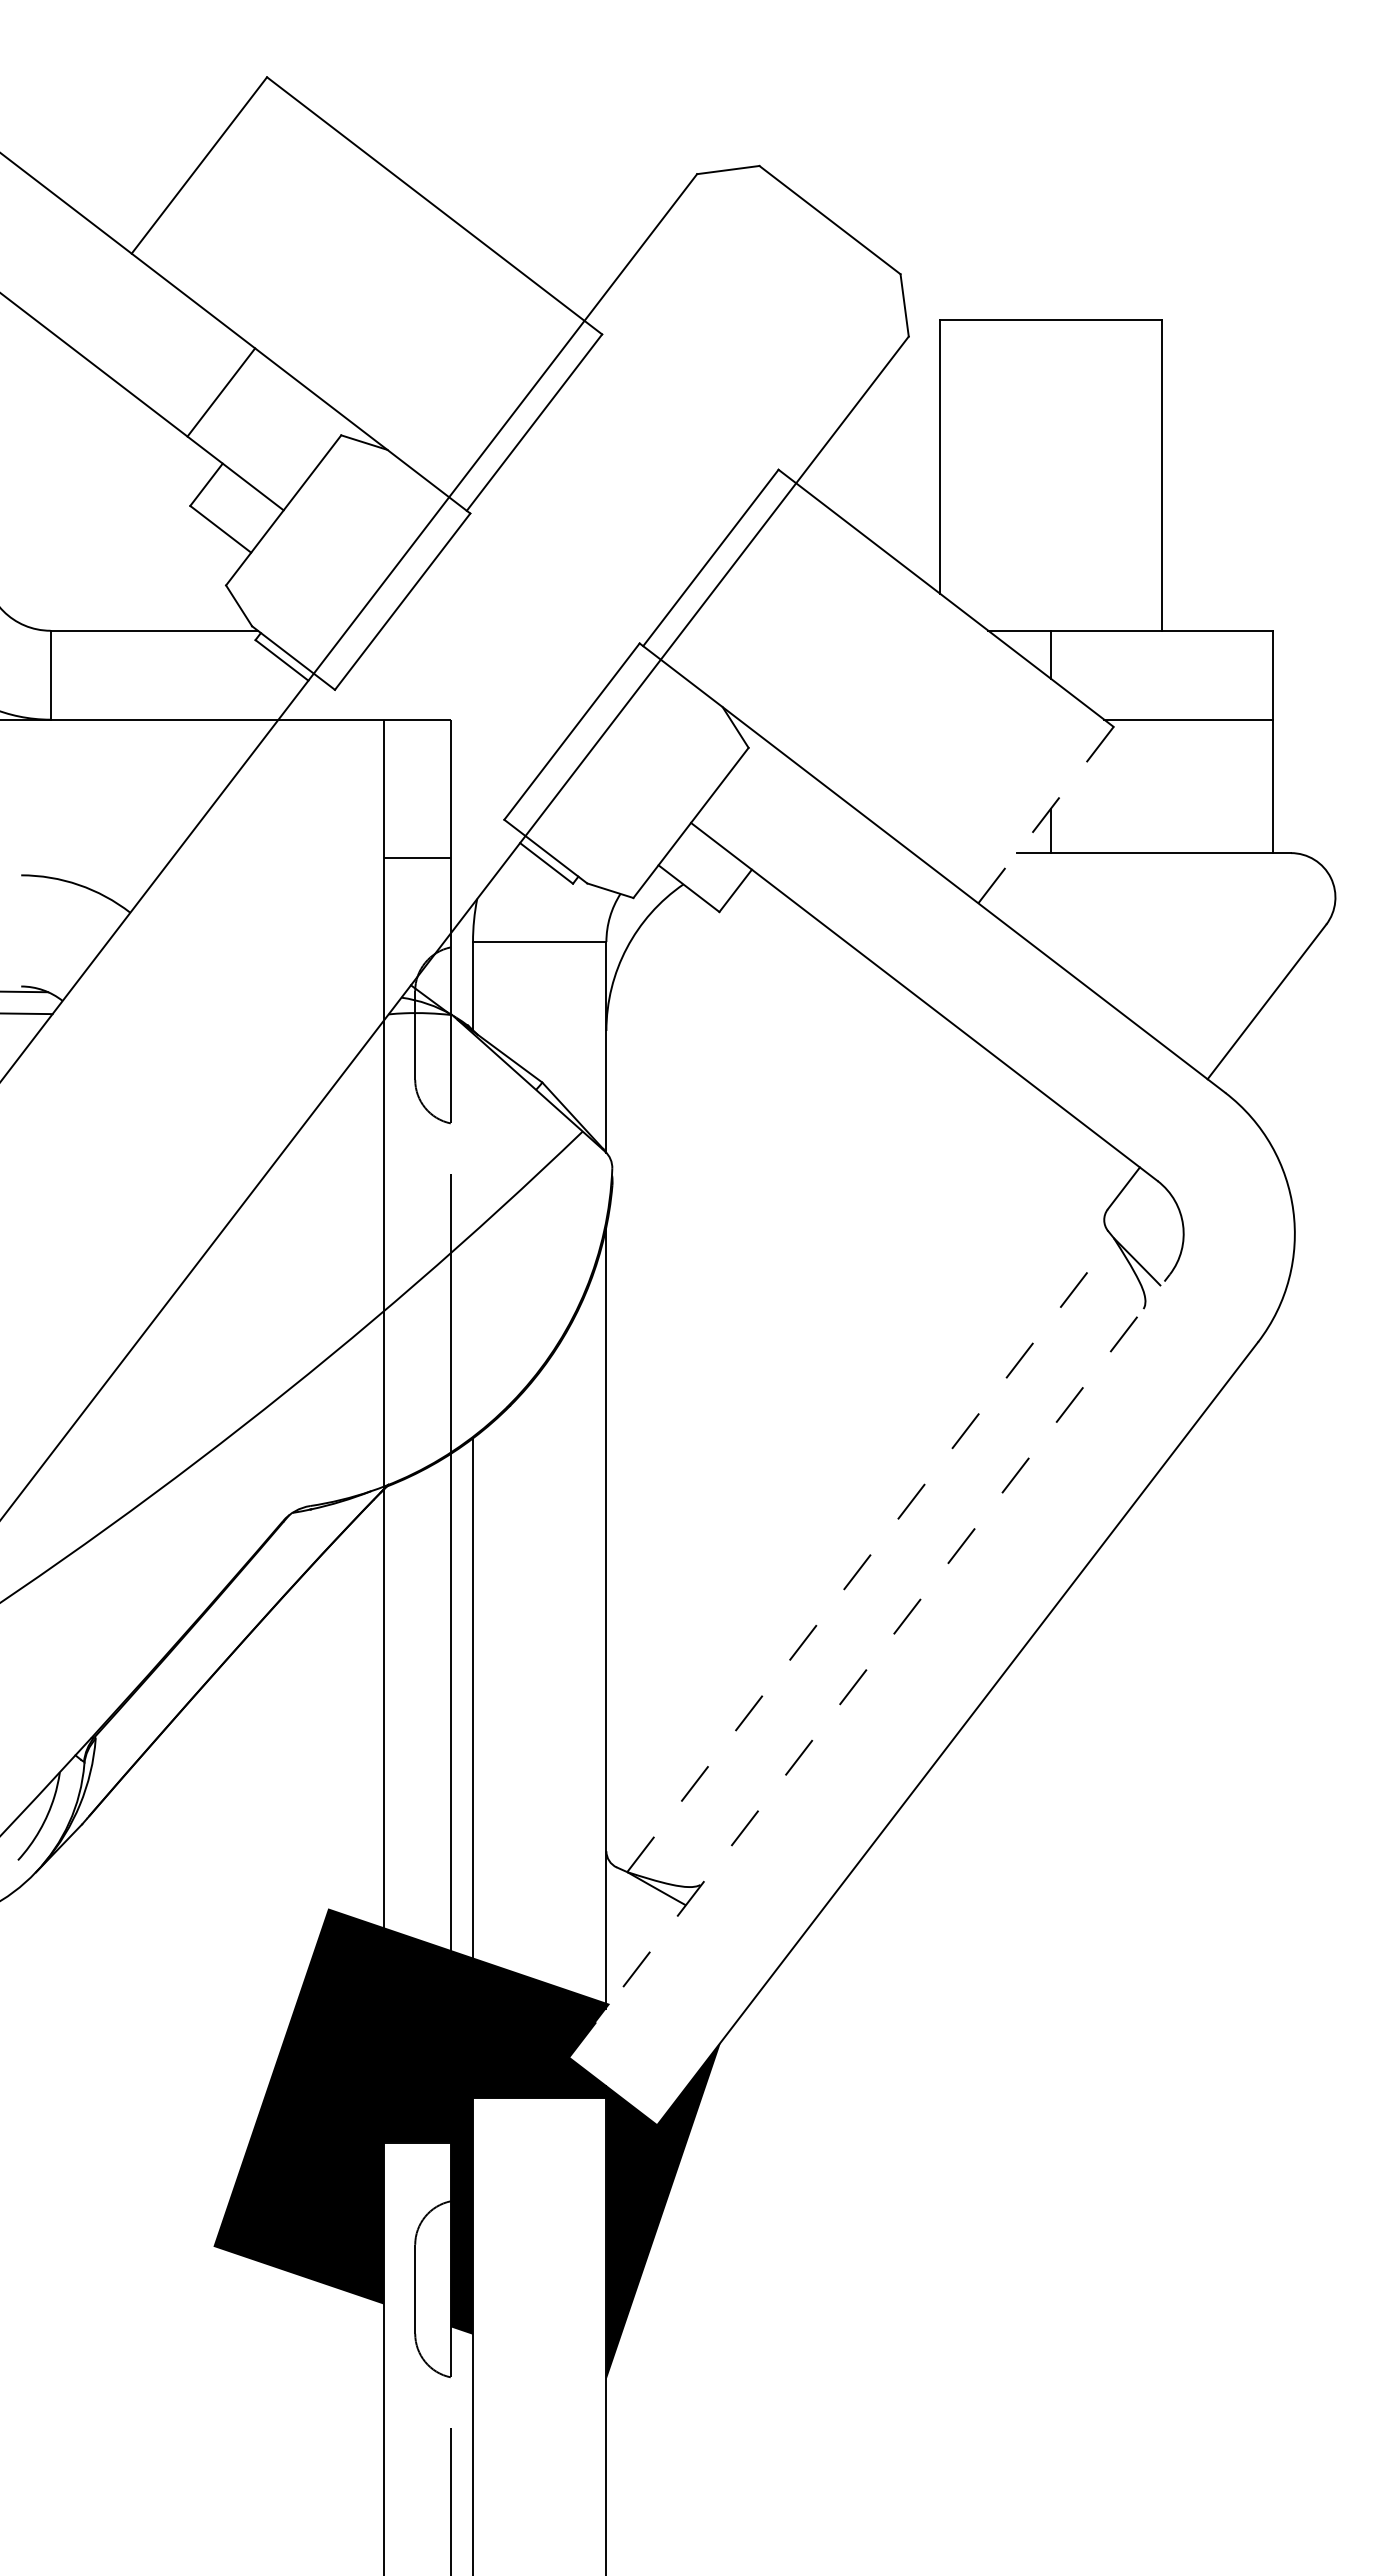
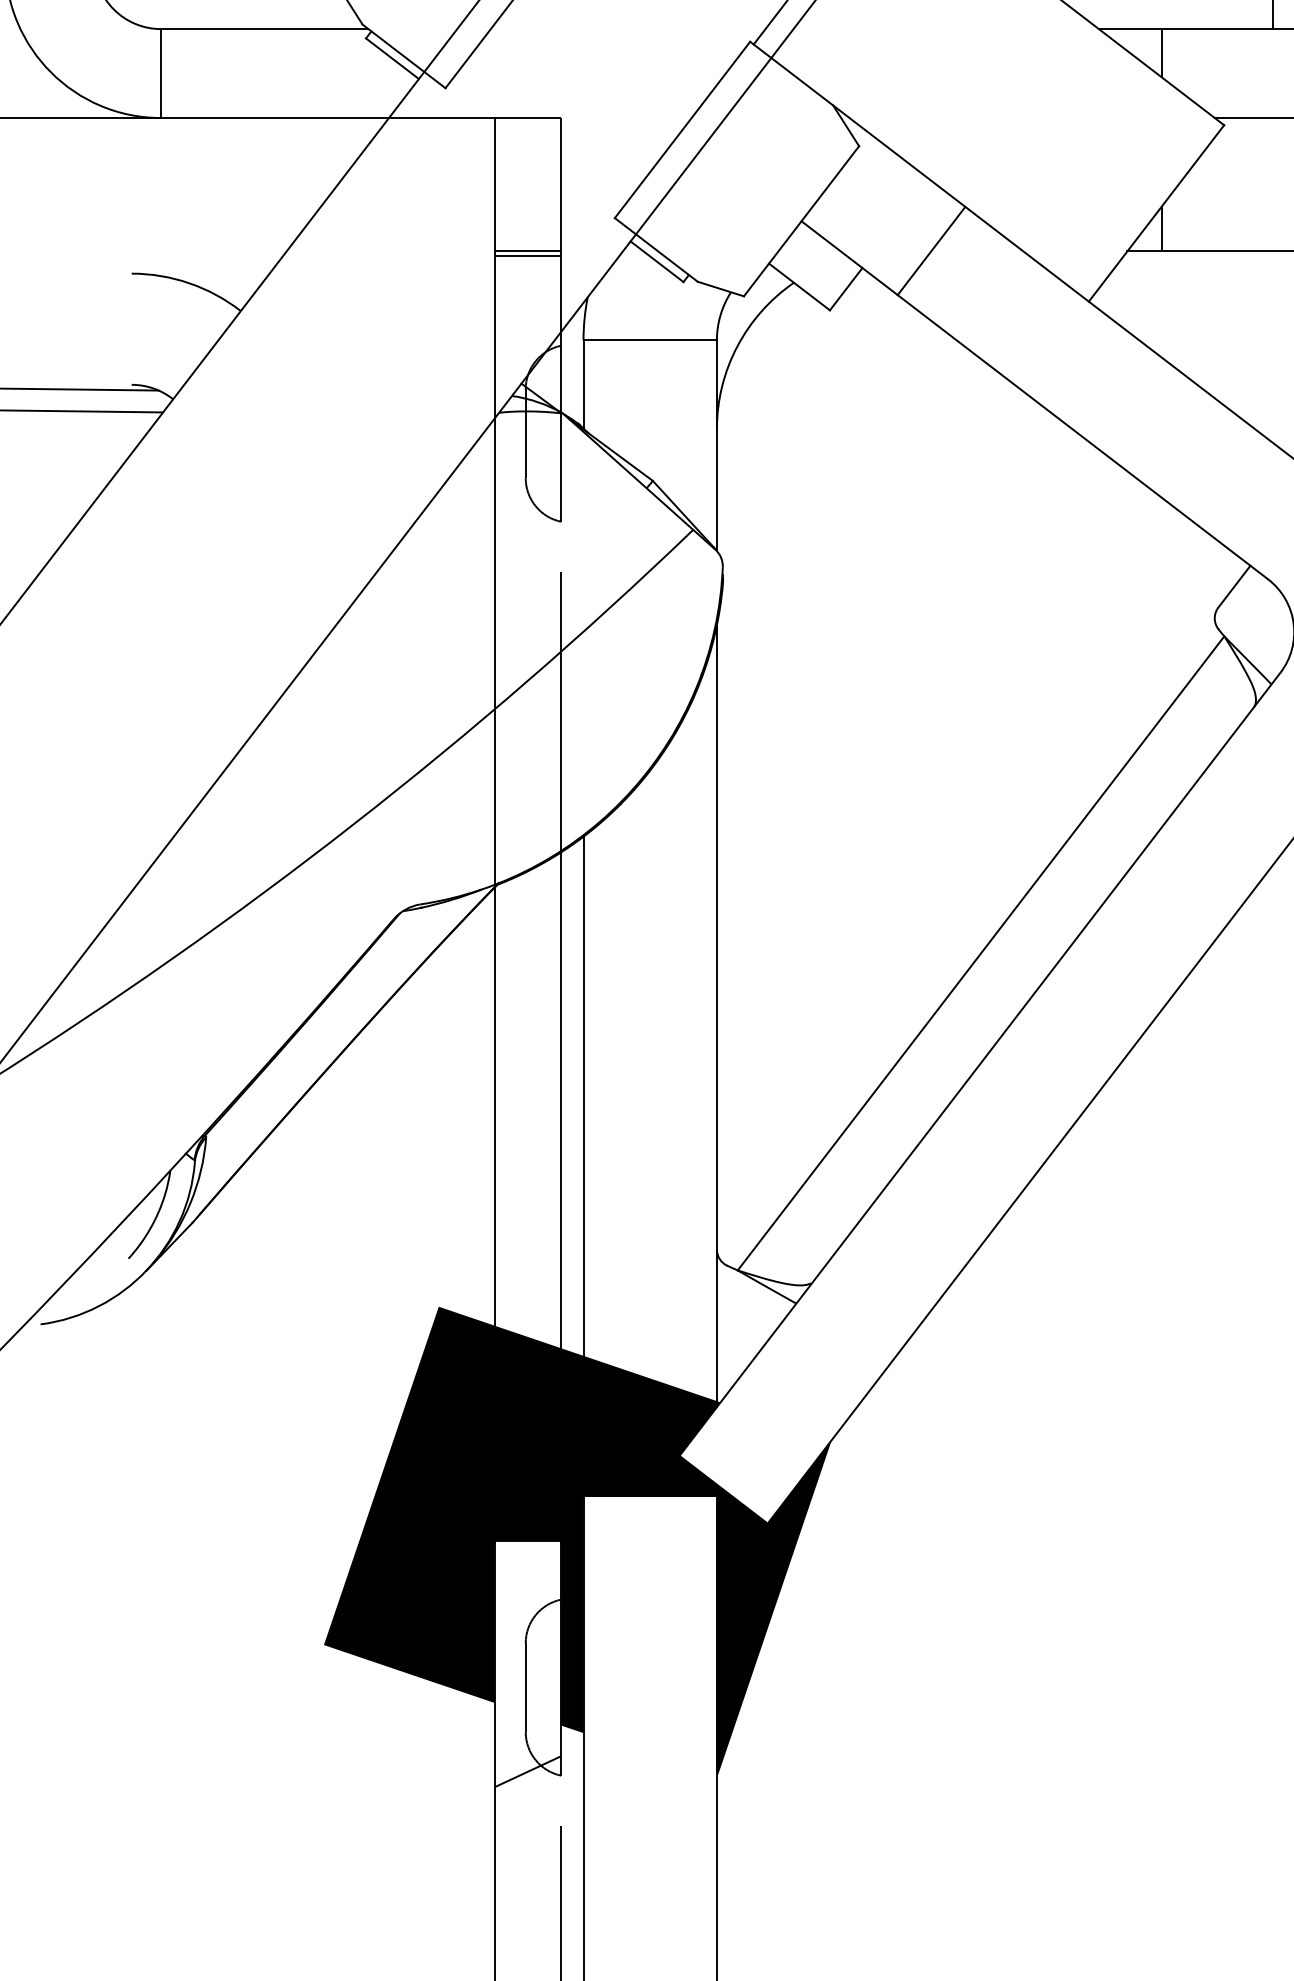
line: (1045, 815) -> (1156, 213), dashed -> solid
line: (820, 852) -> (931, 250), added
line: (417, 853) -> (528, 251), added
line: (870, 1555) -> (981, 953), dashed -> solid
line: (869, 1666) -> (980, 1064), dashed -> solid
hatch: (417, 2372) -> (528, 1770), added

